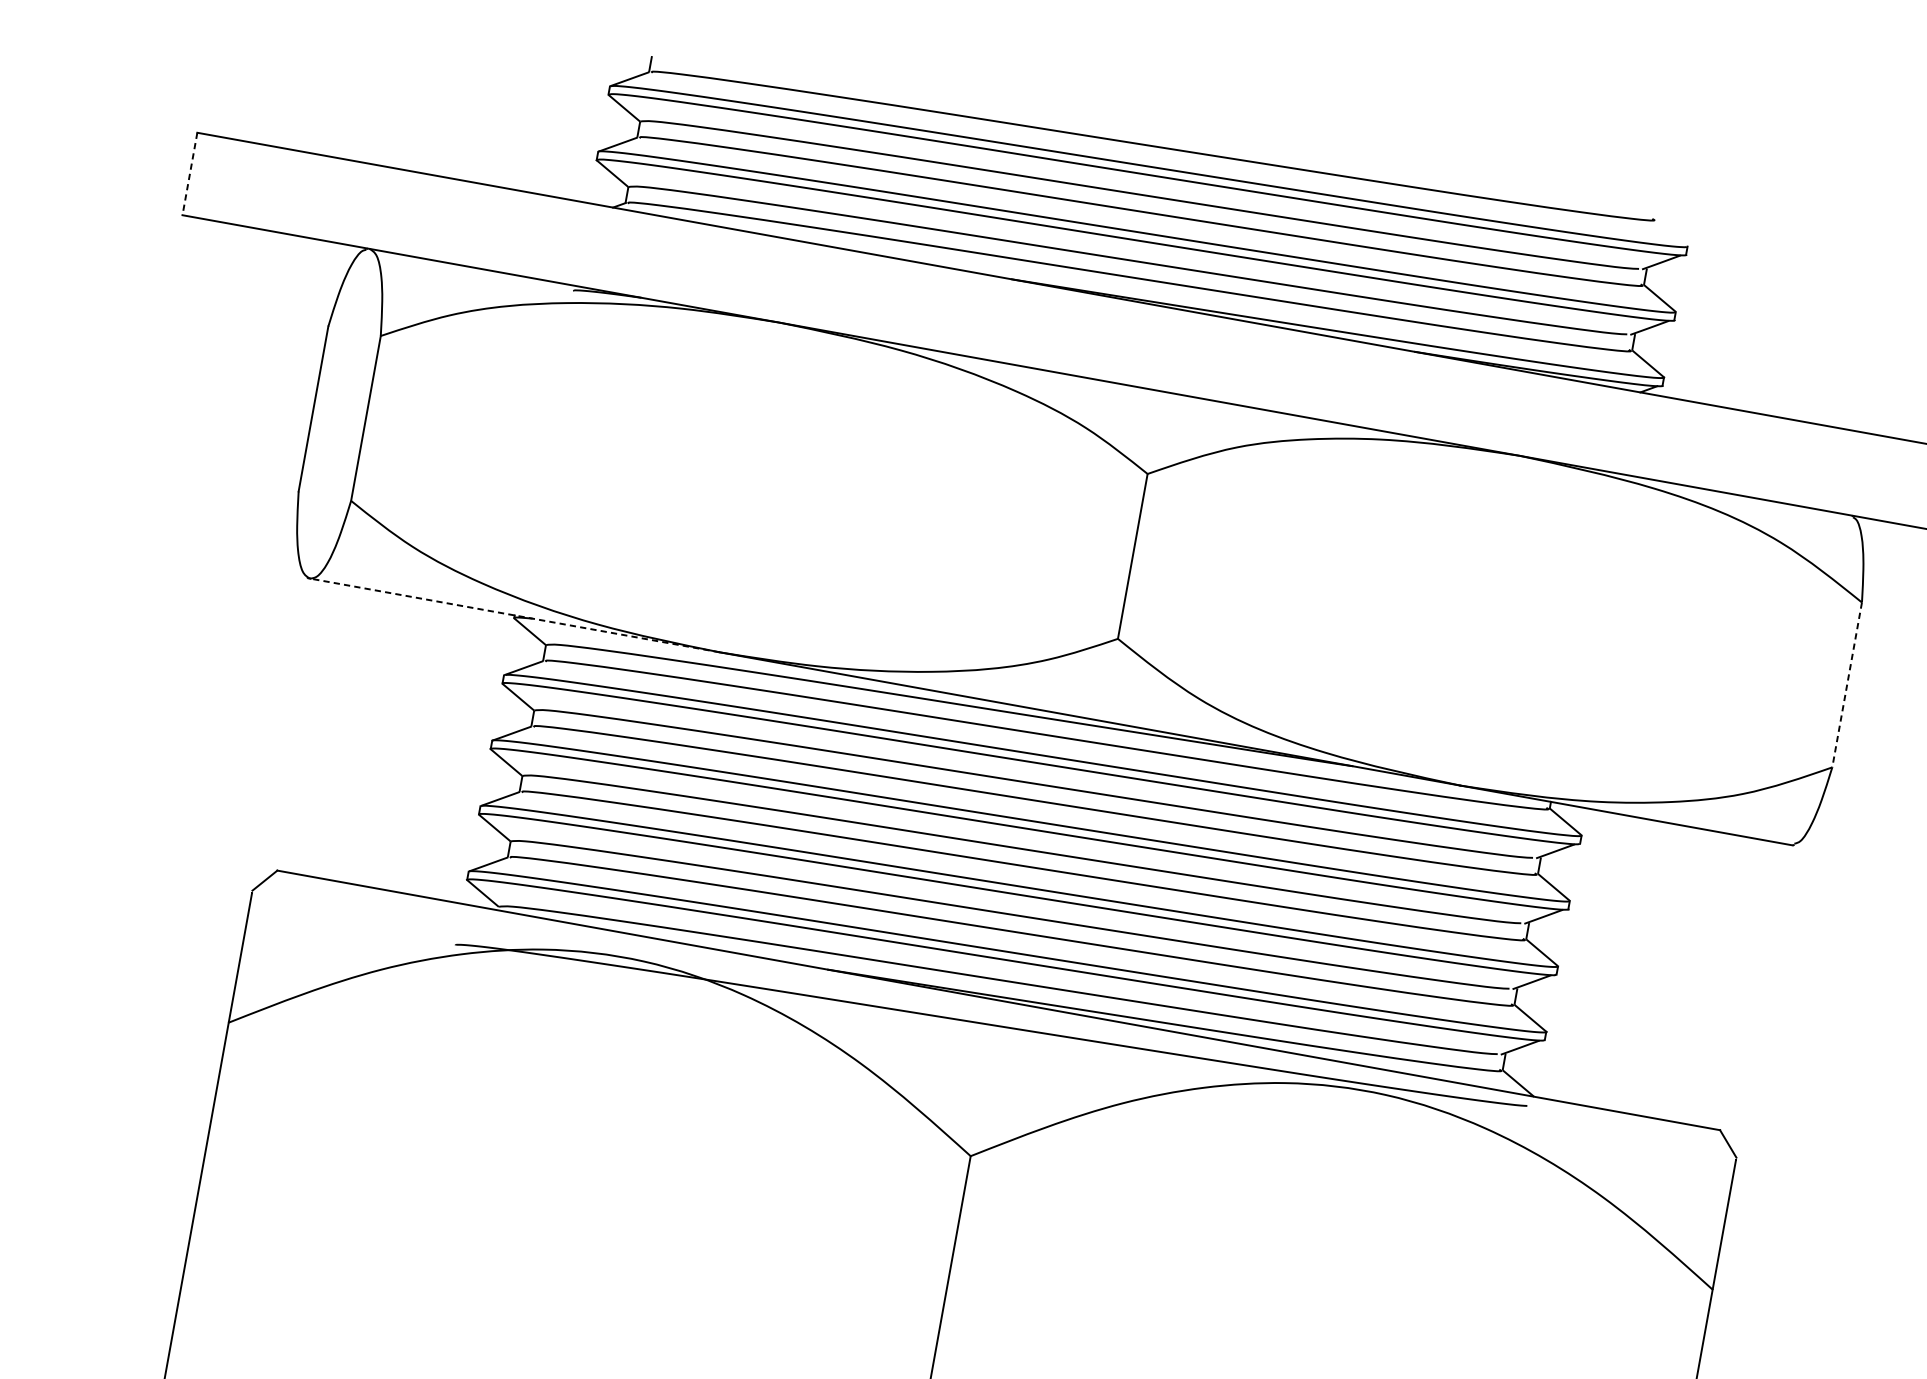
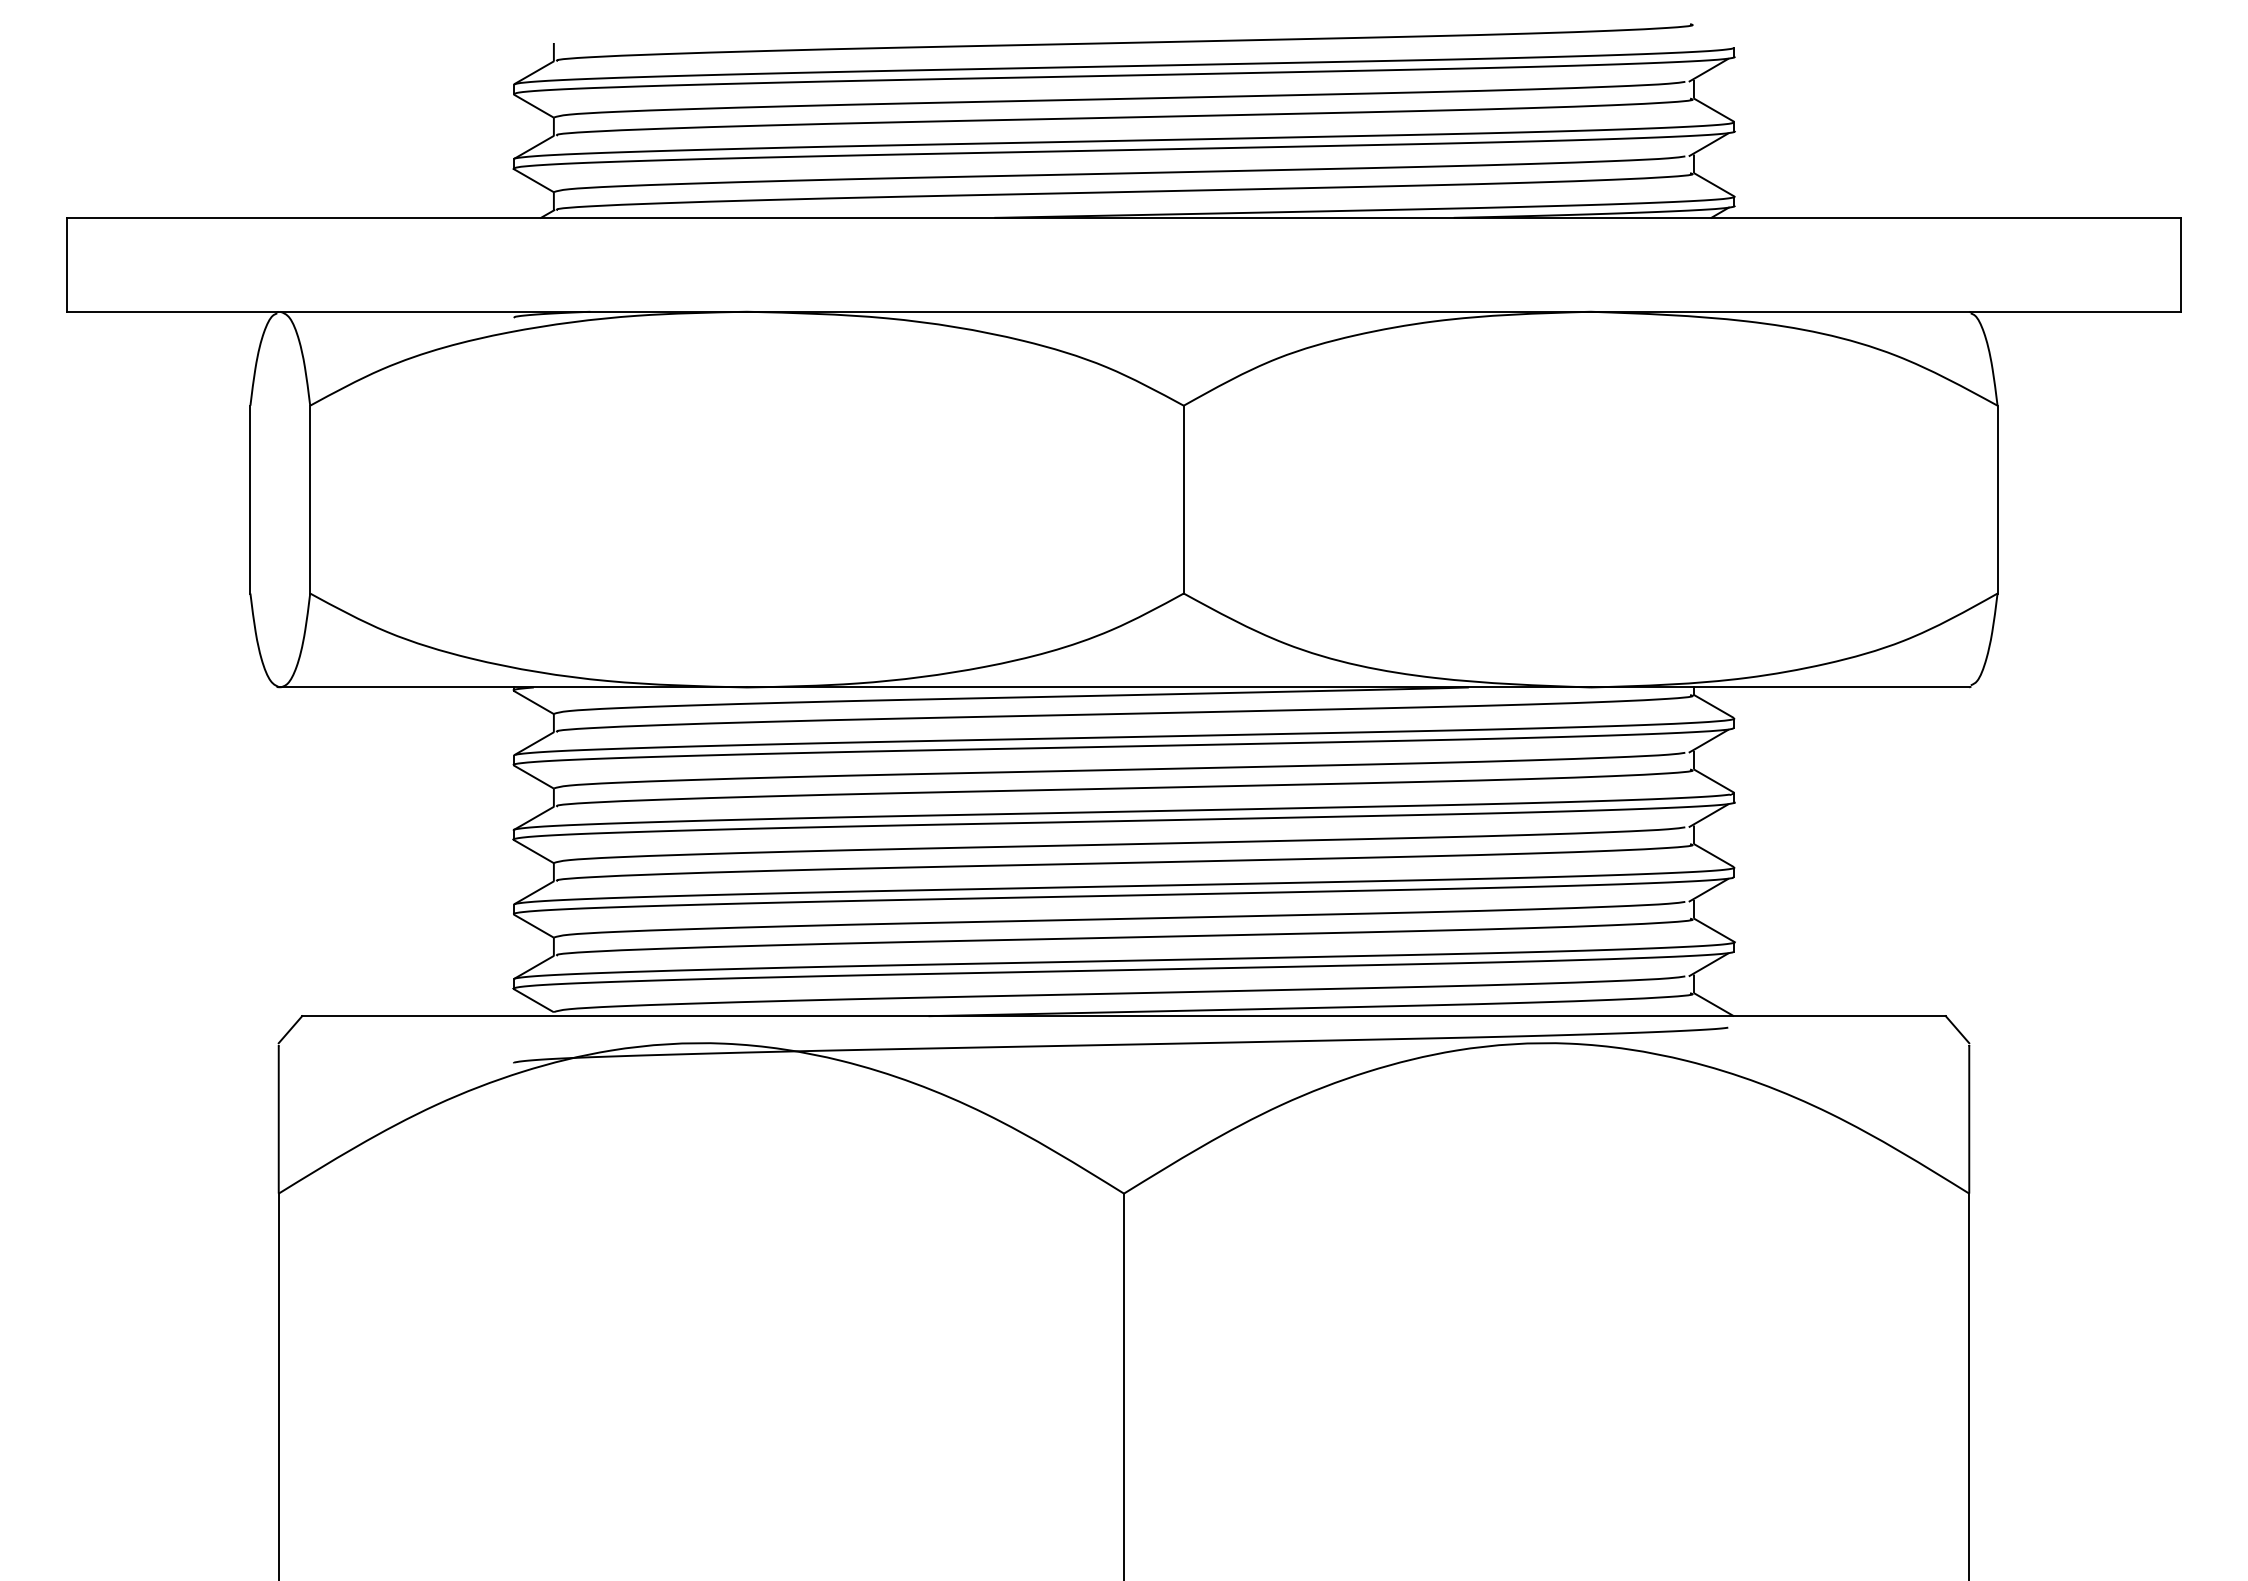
line: (190, 173) -> (67, 264), dashed -> solid
line: (514, 615) -> (513, 687), dashed -> solid
line: (1847, 684) -> (1997, 499), dashed -> solid

